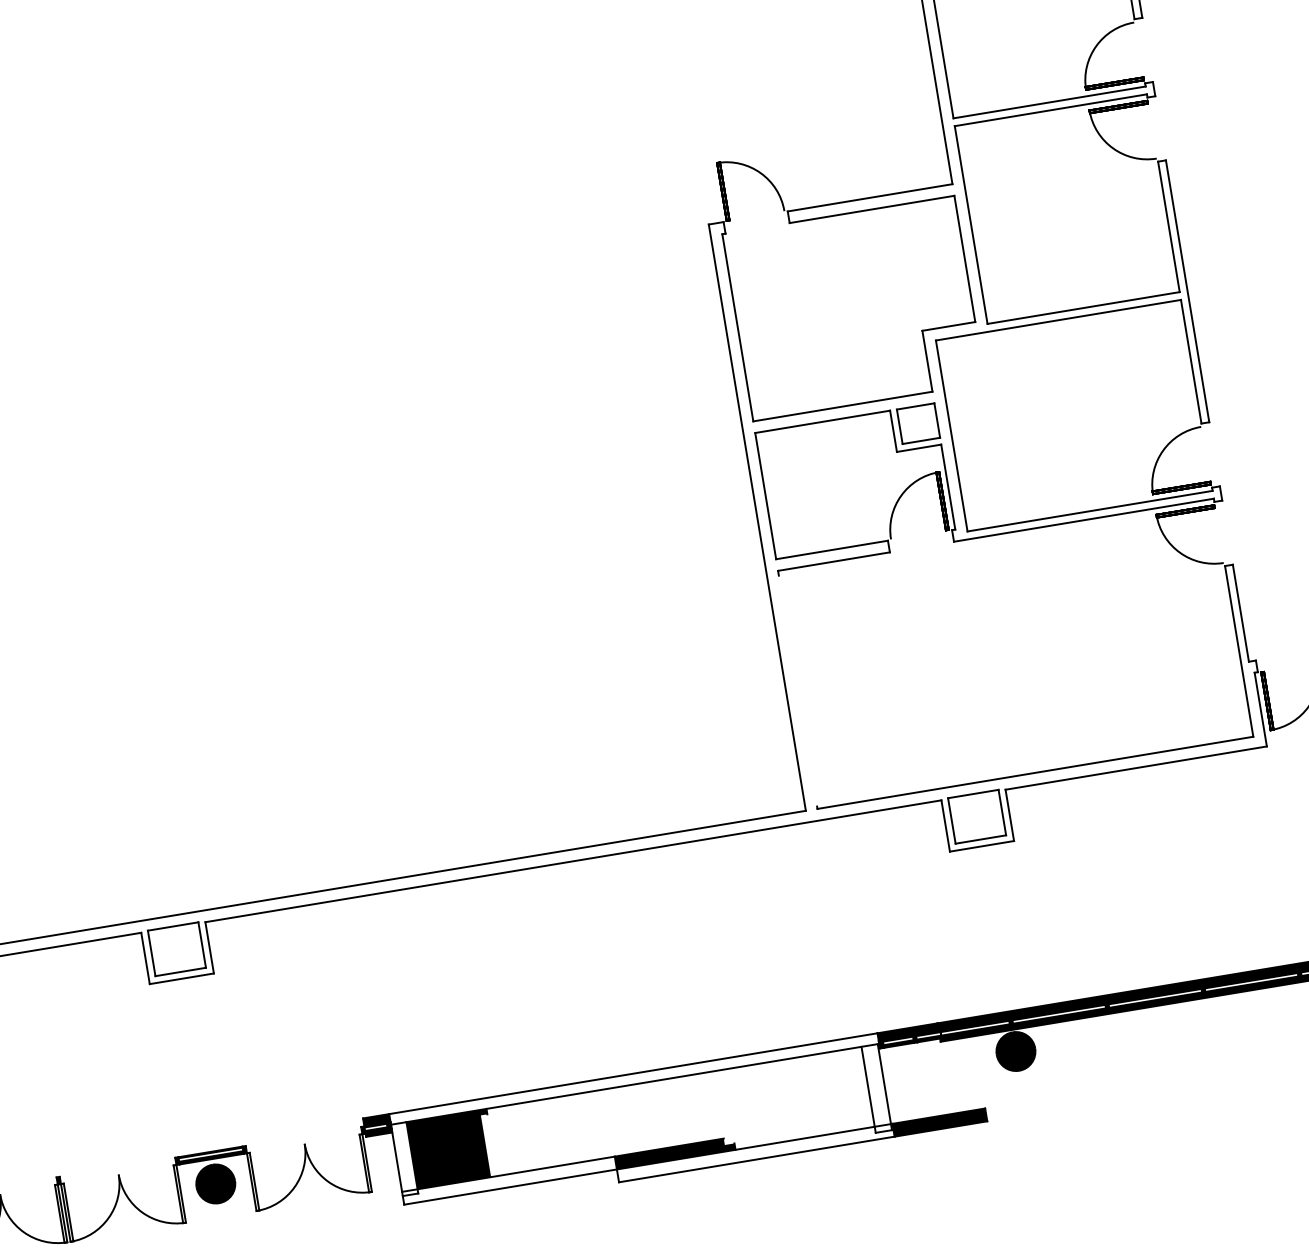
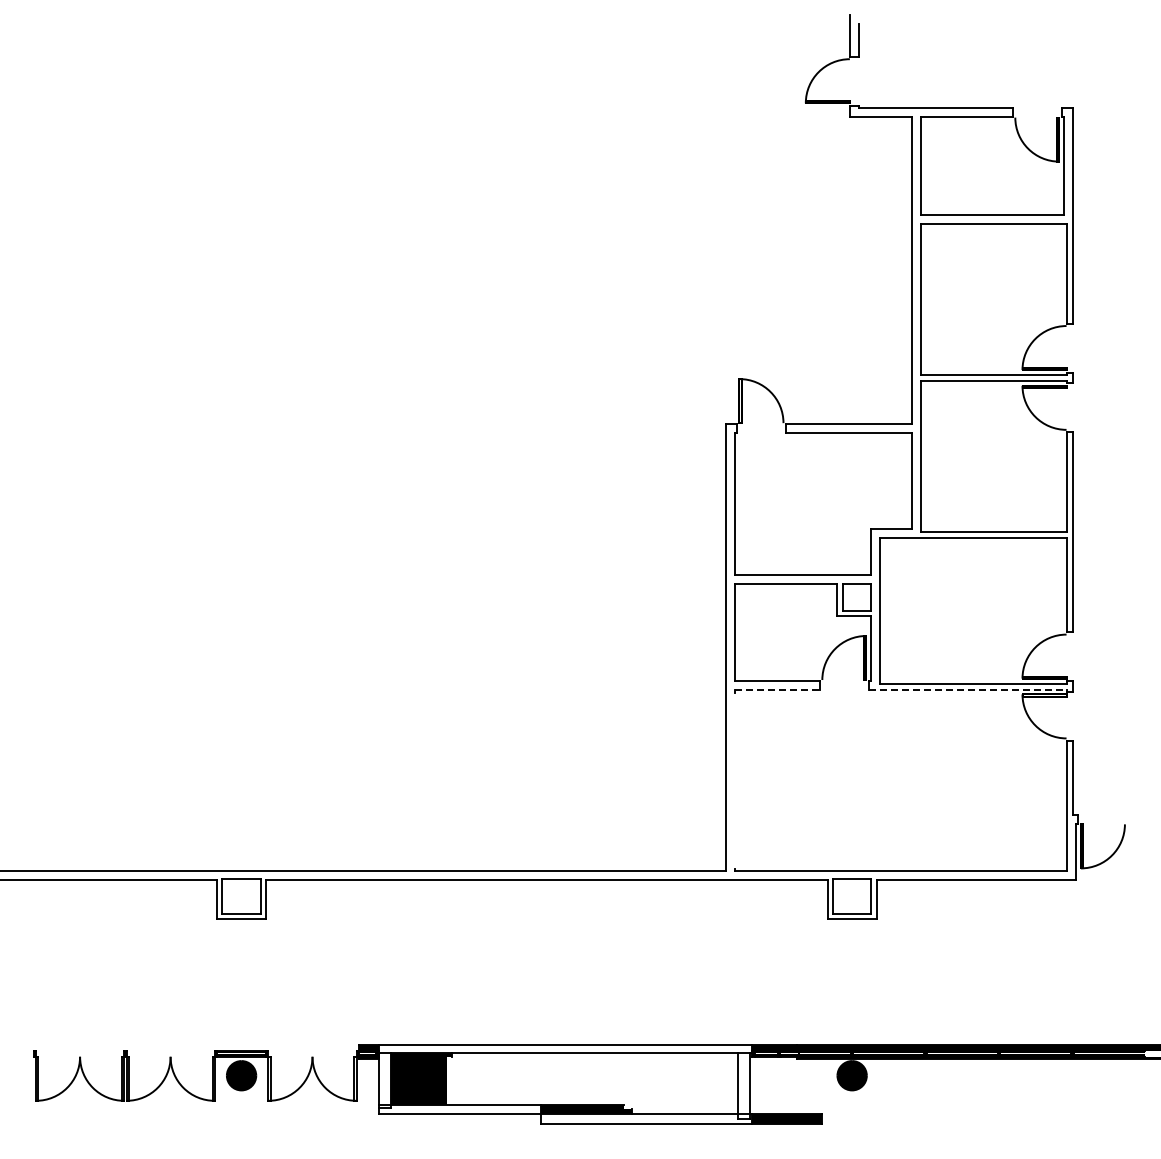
line: (1084, 520) -> (968, 689), solid -> dashed
line: (834, 561) -> (777, 689), solid -> dashed

